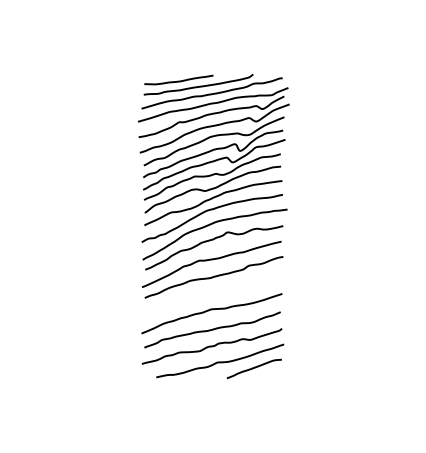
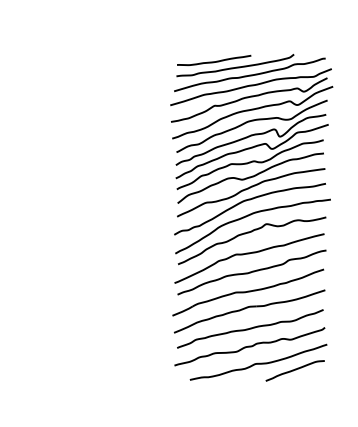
part: (210, 295) -> (248, 291), added

